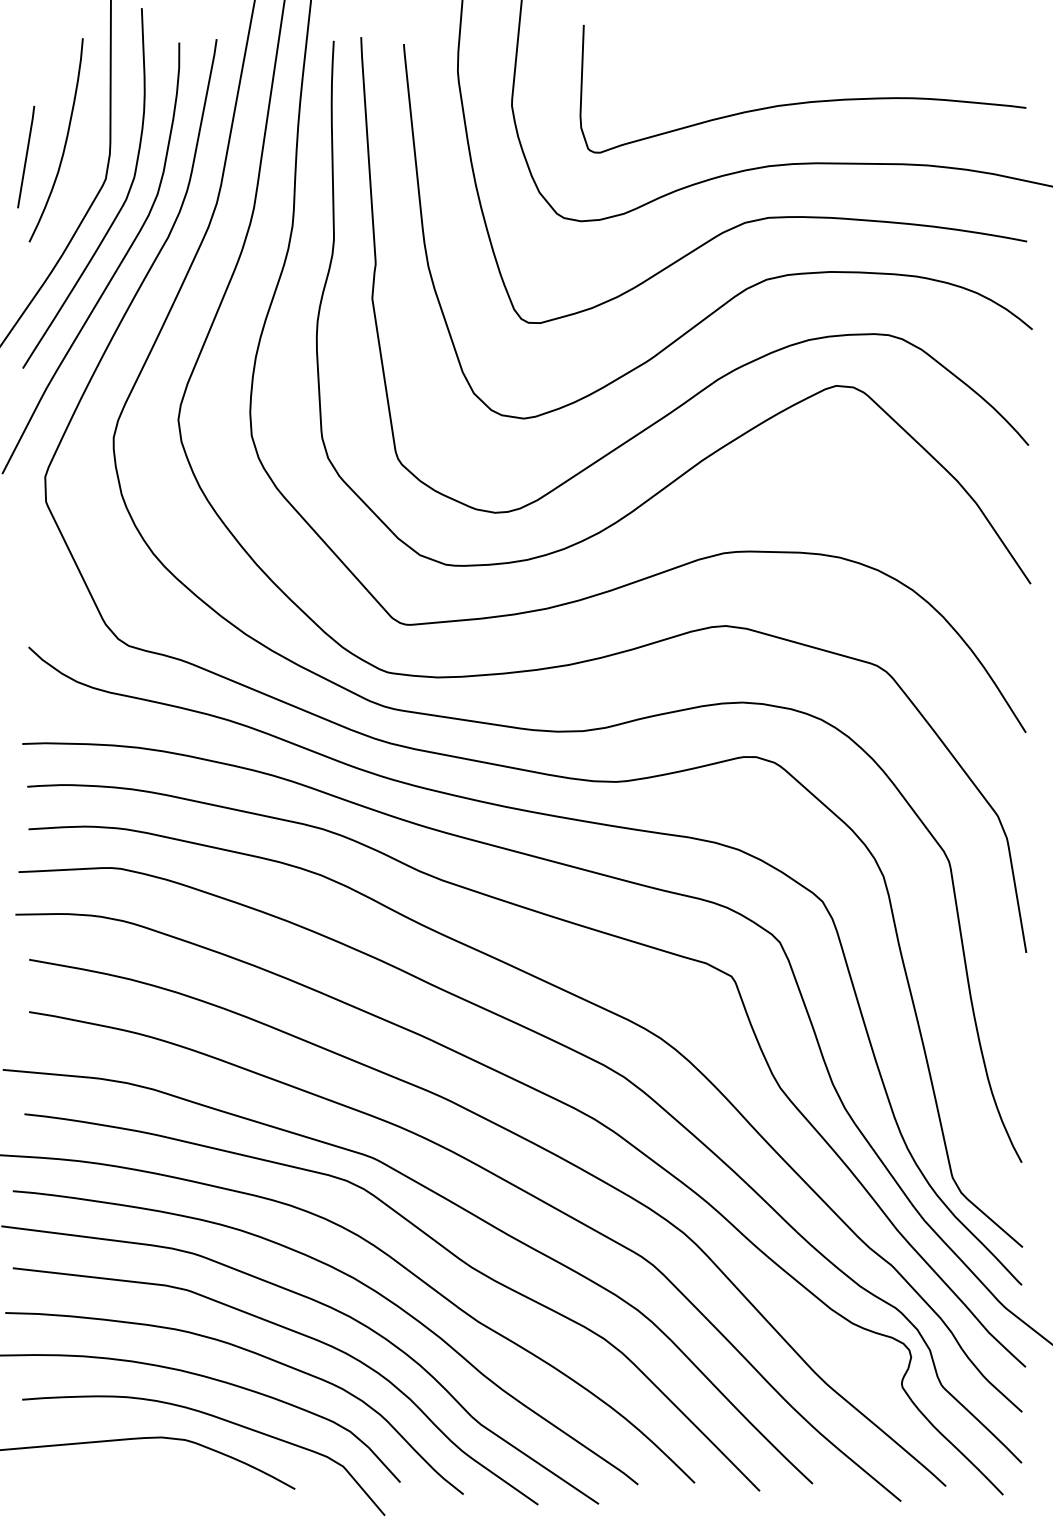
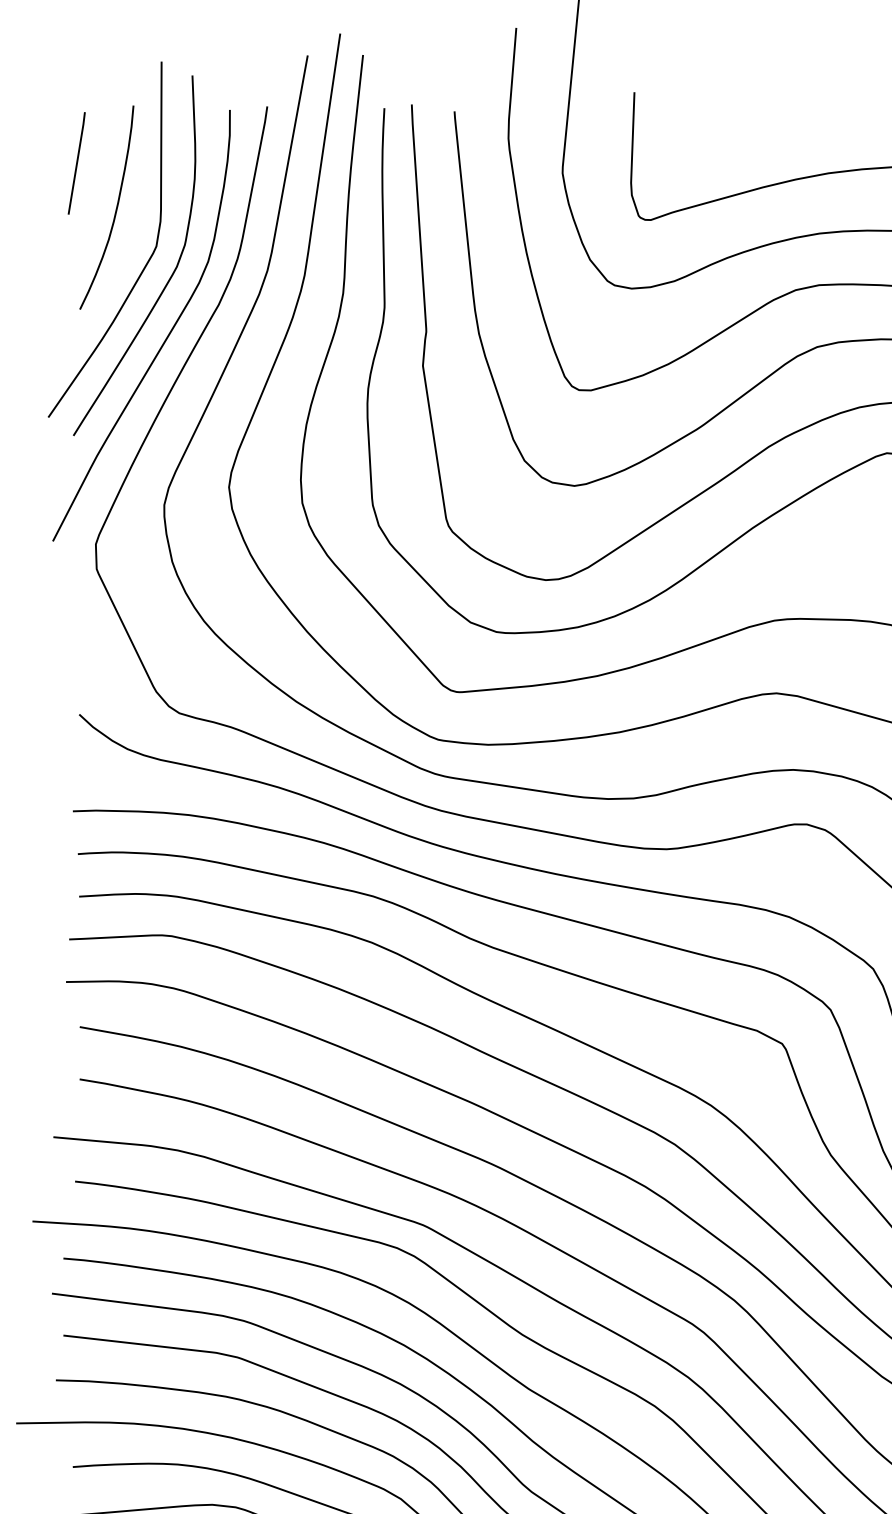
line: (26, 156) -> (77, 162), moved

